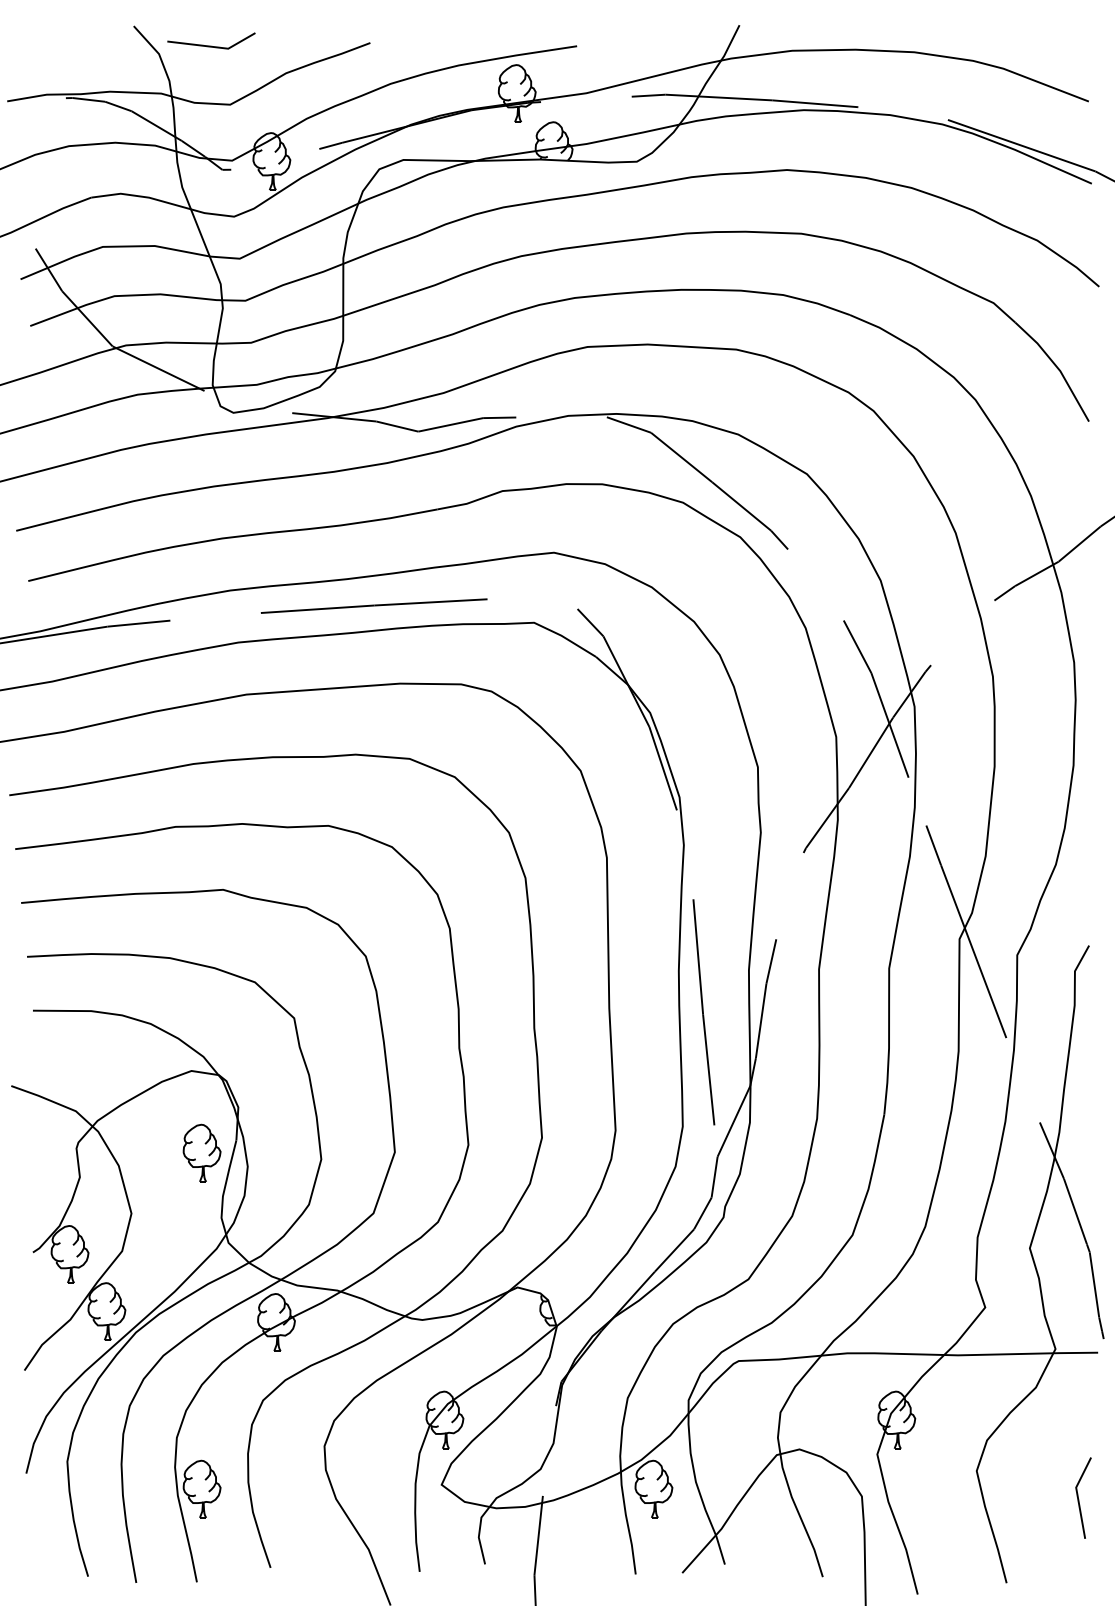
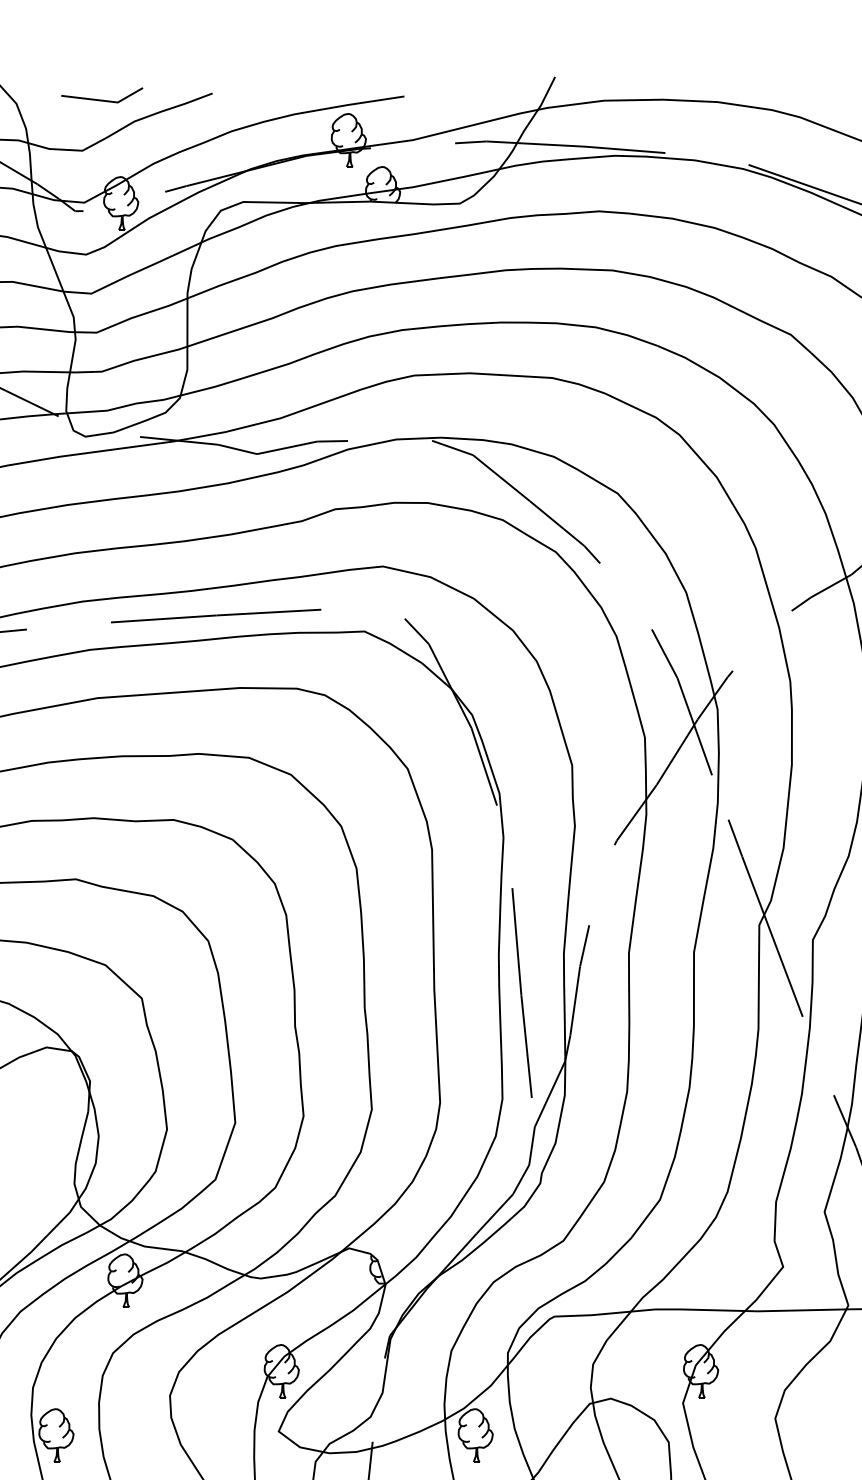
line: (211, 45) -> (102, 99), moved
part: (201, 1152) -> (55, 1123), removed

